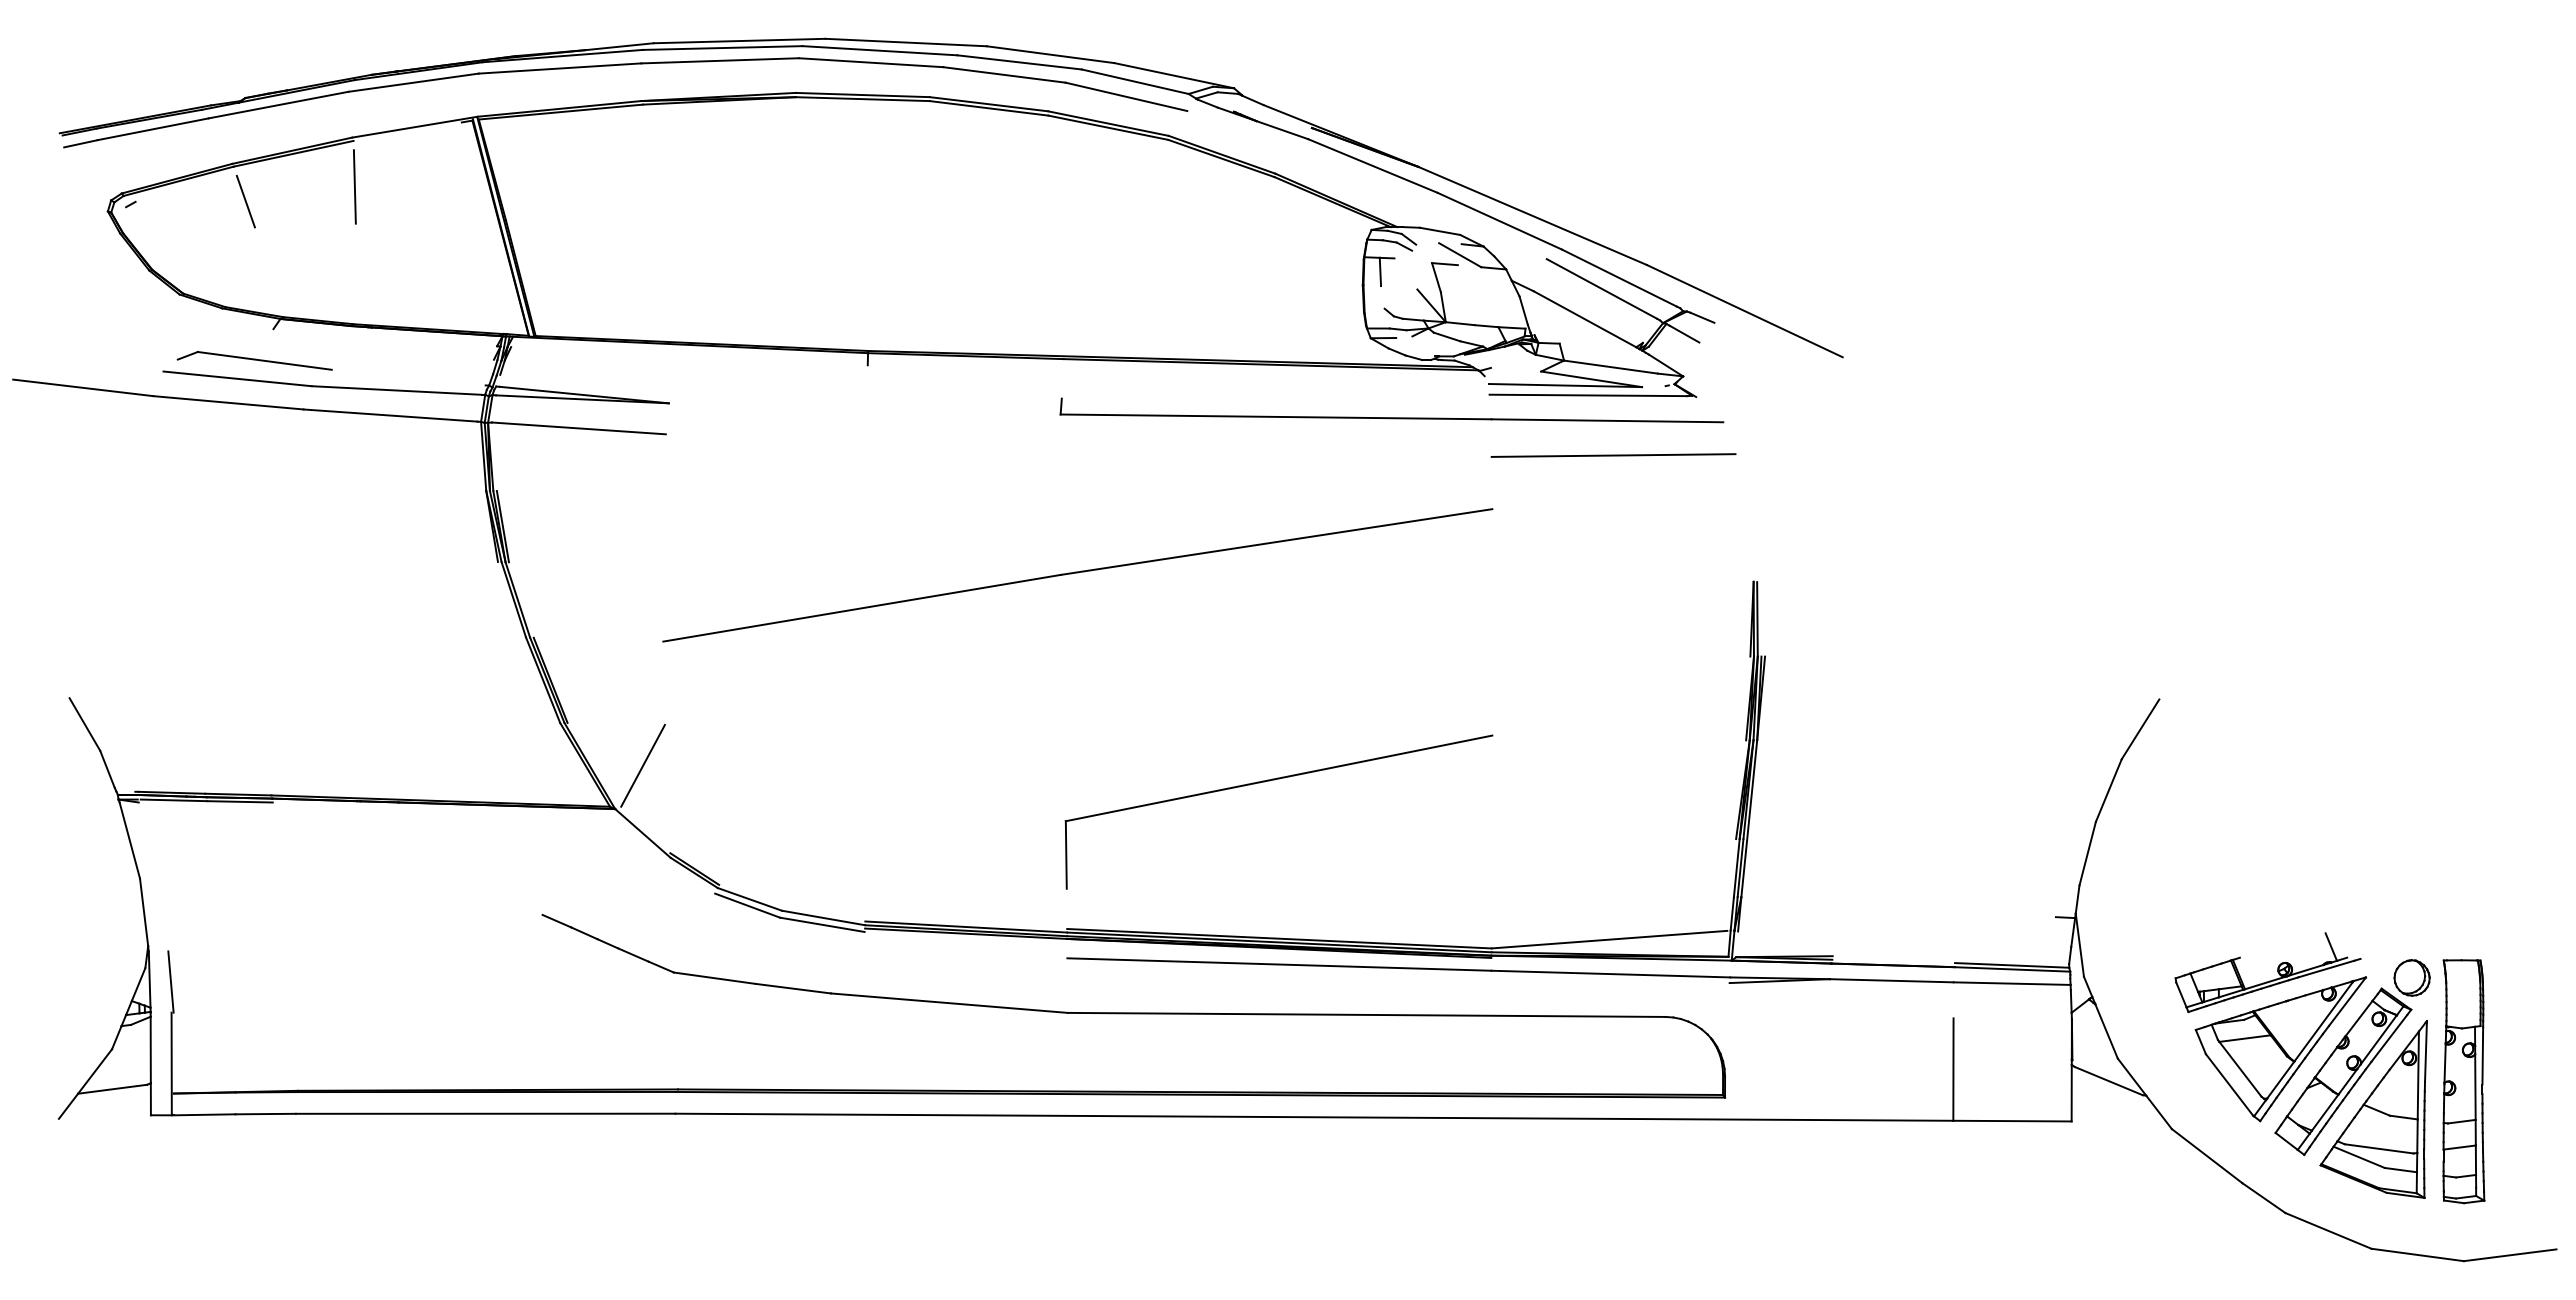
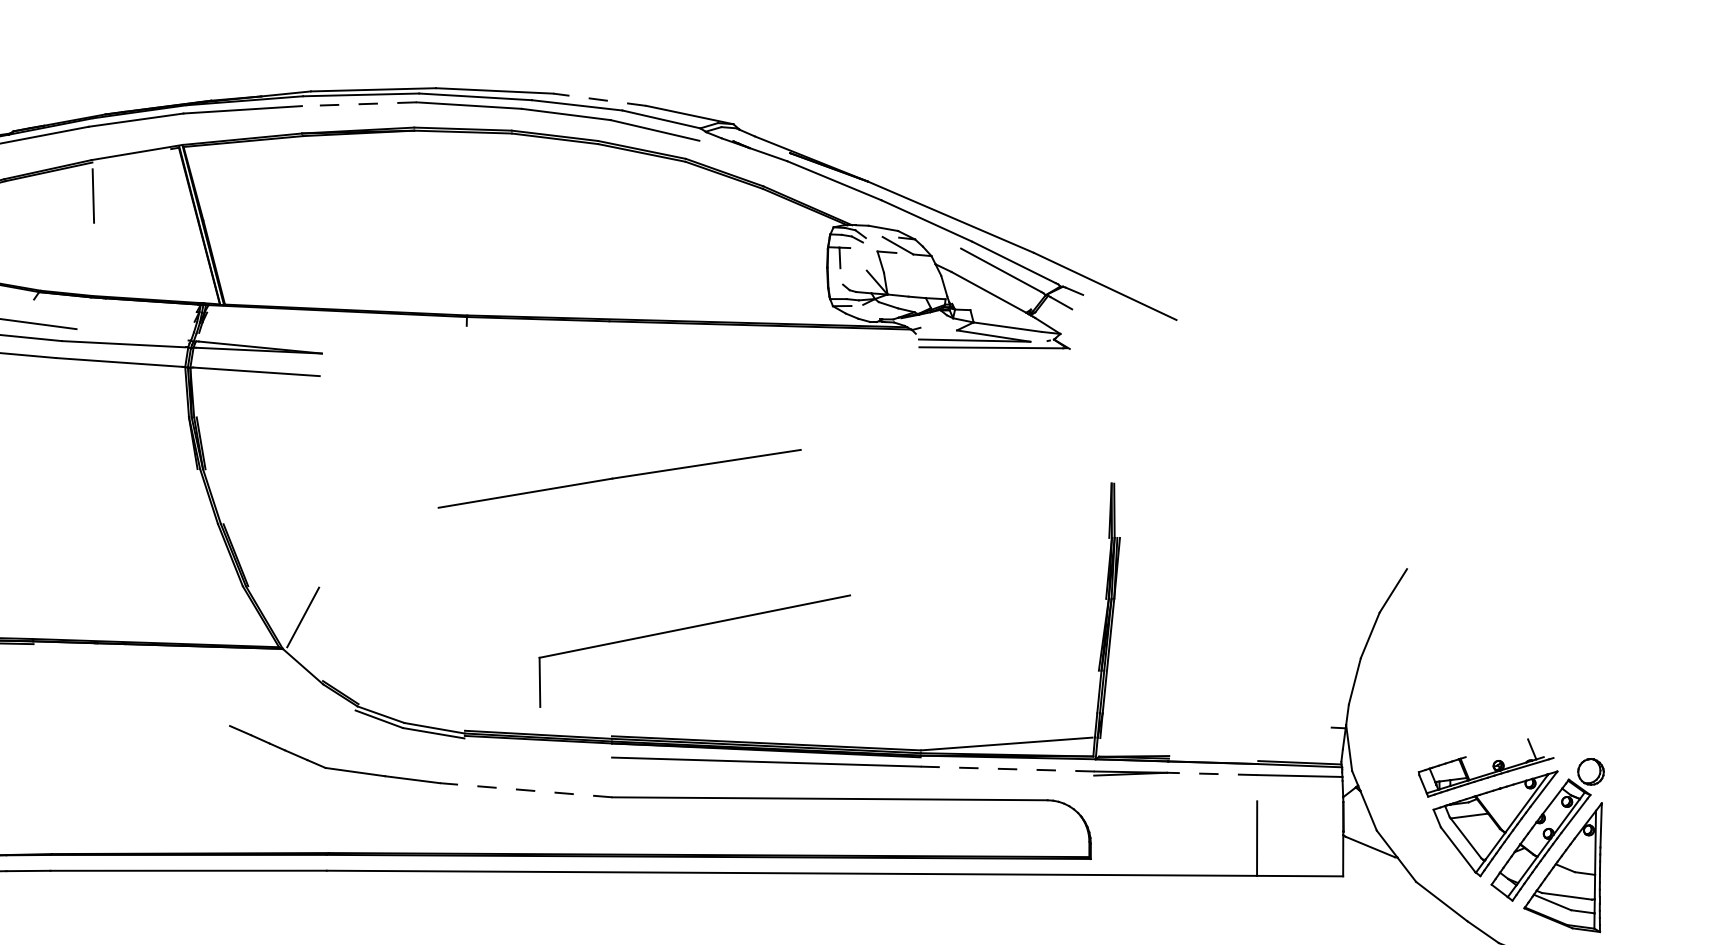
line: (1050, 54) -> (599, 99), solid -> dashed
line: (720, 60) -> (359, 103), solid -> dashed
line: (245, 201) -> (13, 206), removed
part: (1391, 417) -> (848, 363), removed
line: (1613, 455) -> (1009, 391), removed
part: (1077, 575) -> (619, 478), size x0.6
part: (1274, 780) -> (691, 628), moved
line: (1610, 974) -> (1007, 769), solid -> dashed
line: (1891, 980) -> (1212, 773), solid -> dashed
line: (949, 1003) -> (526, 790), solid -> dashed
part: (2463, 1081) -> (1628, 847), removed

